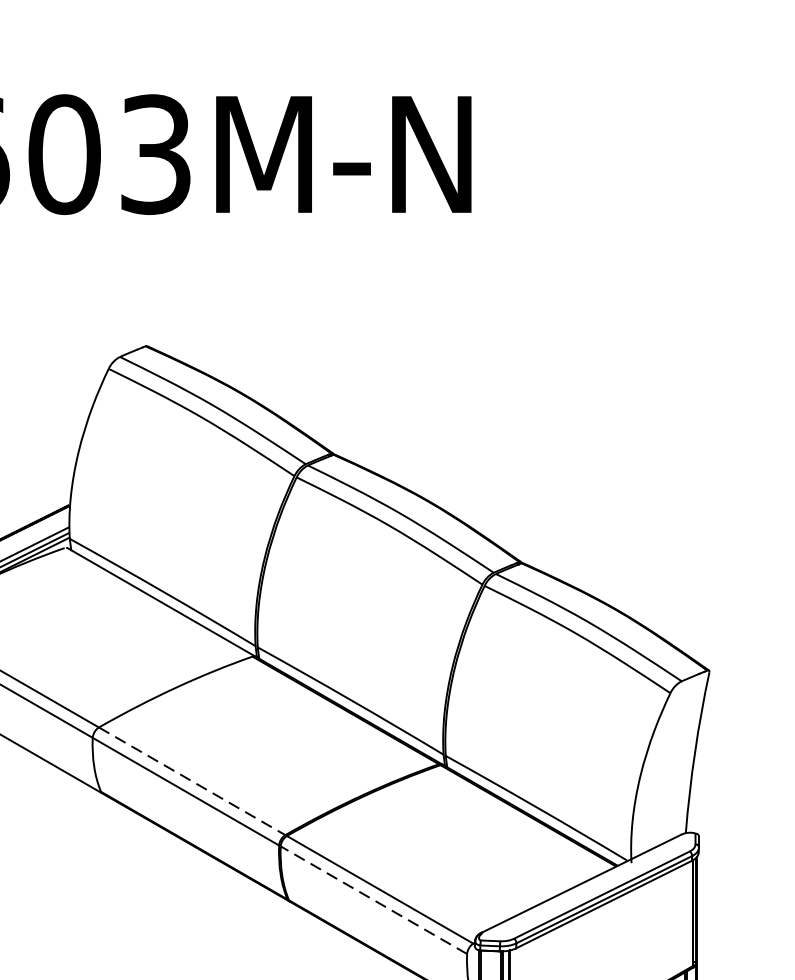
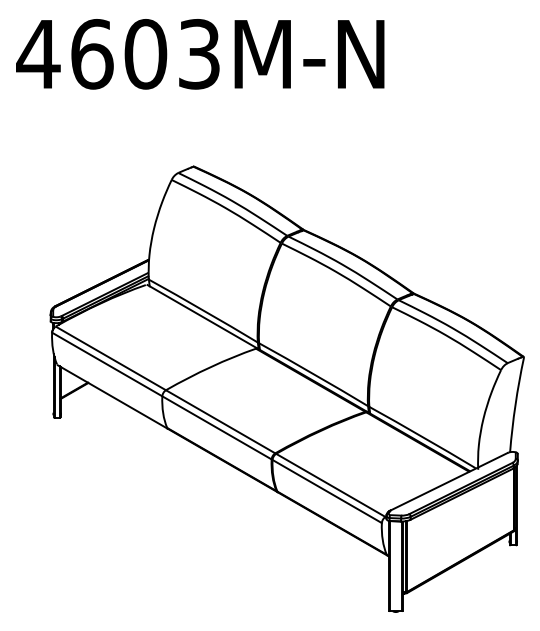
line: (193, 782) -> (221, 422), dashed -> solid
line: (372, 900) -> (326, 491), dashed -> solid

